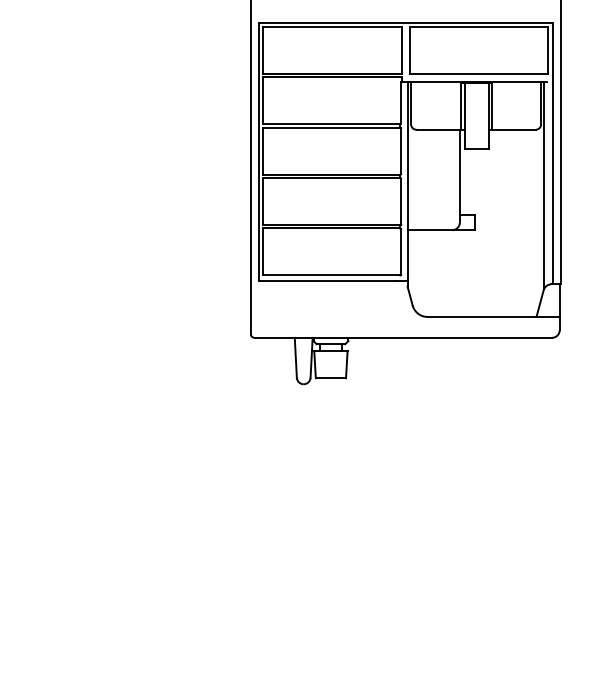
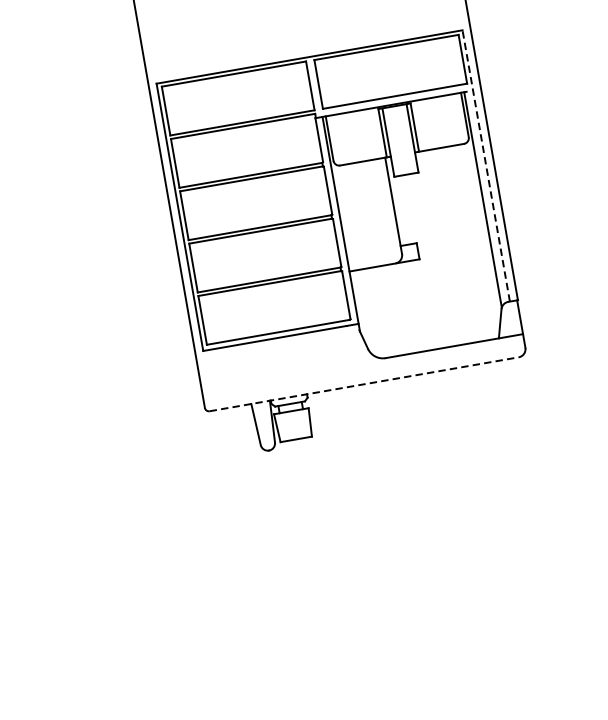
line: (552, 153) -> (485, 165), solid -> dashed
line: (403, 337) -> (364, 383), solid -> dashed

